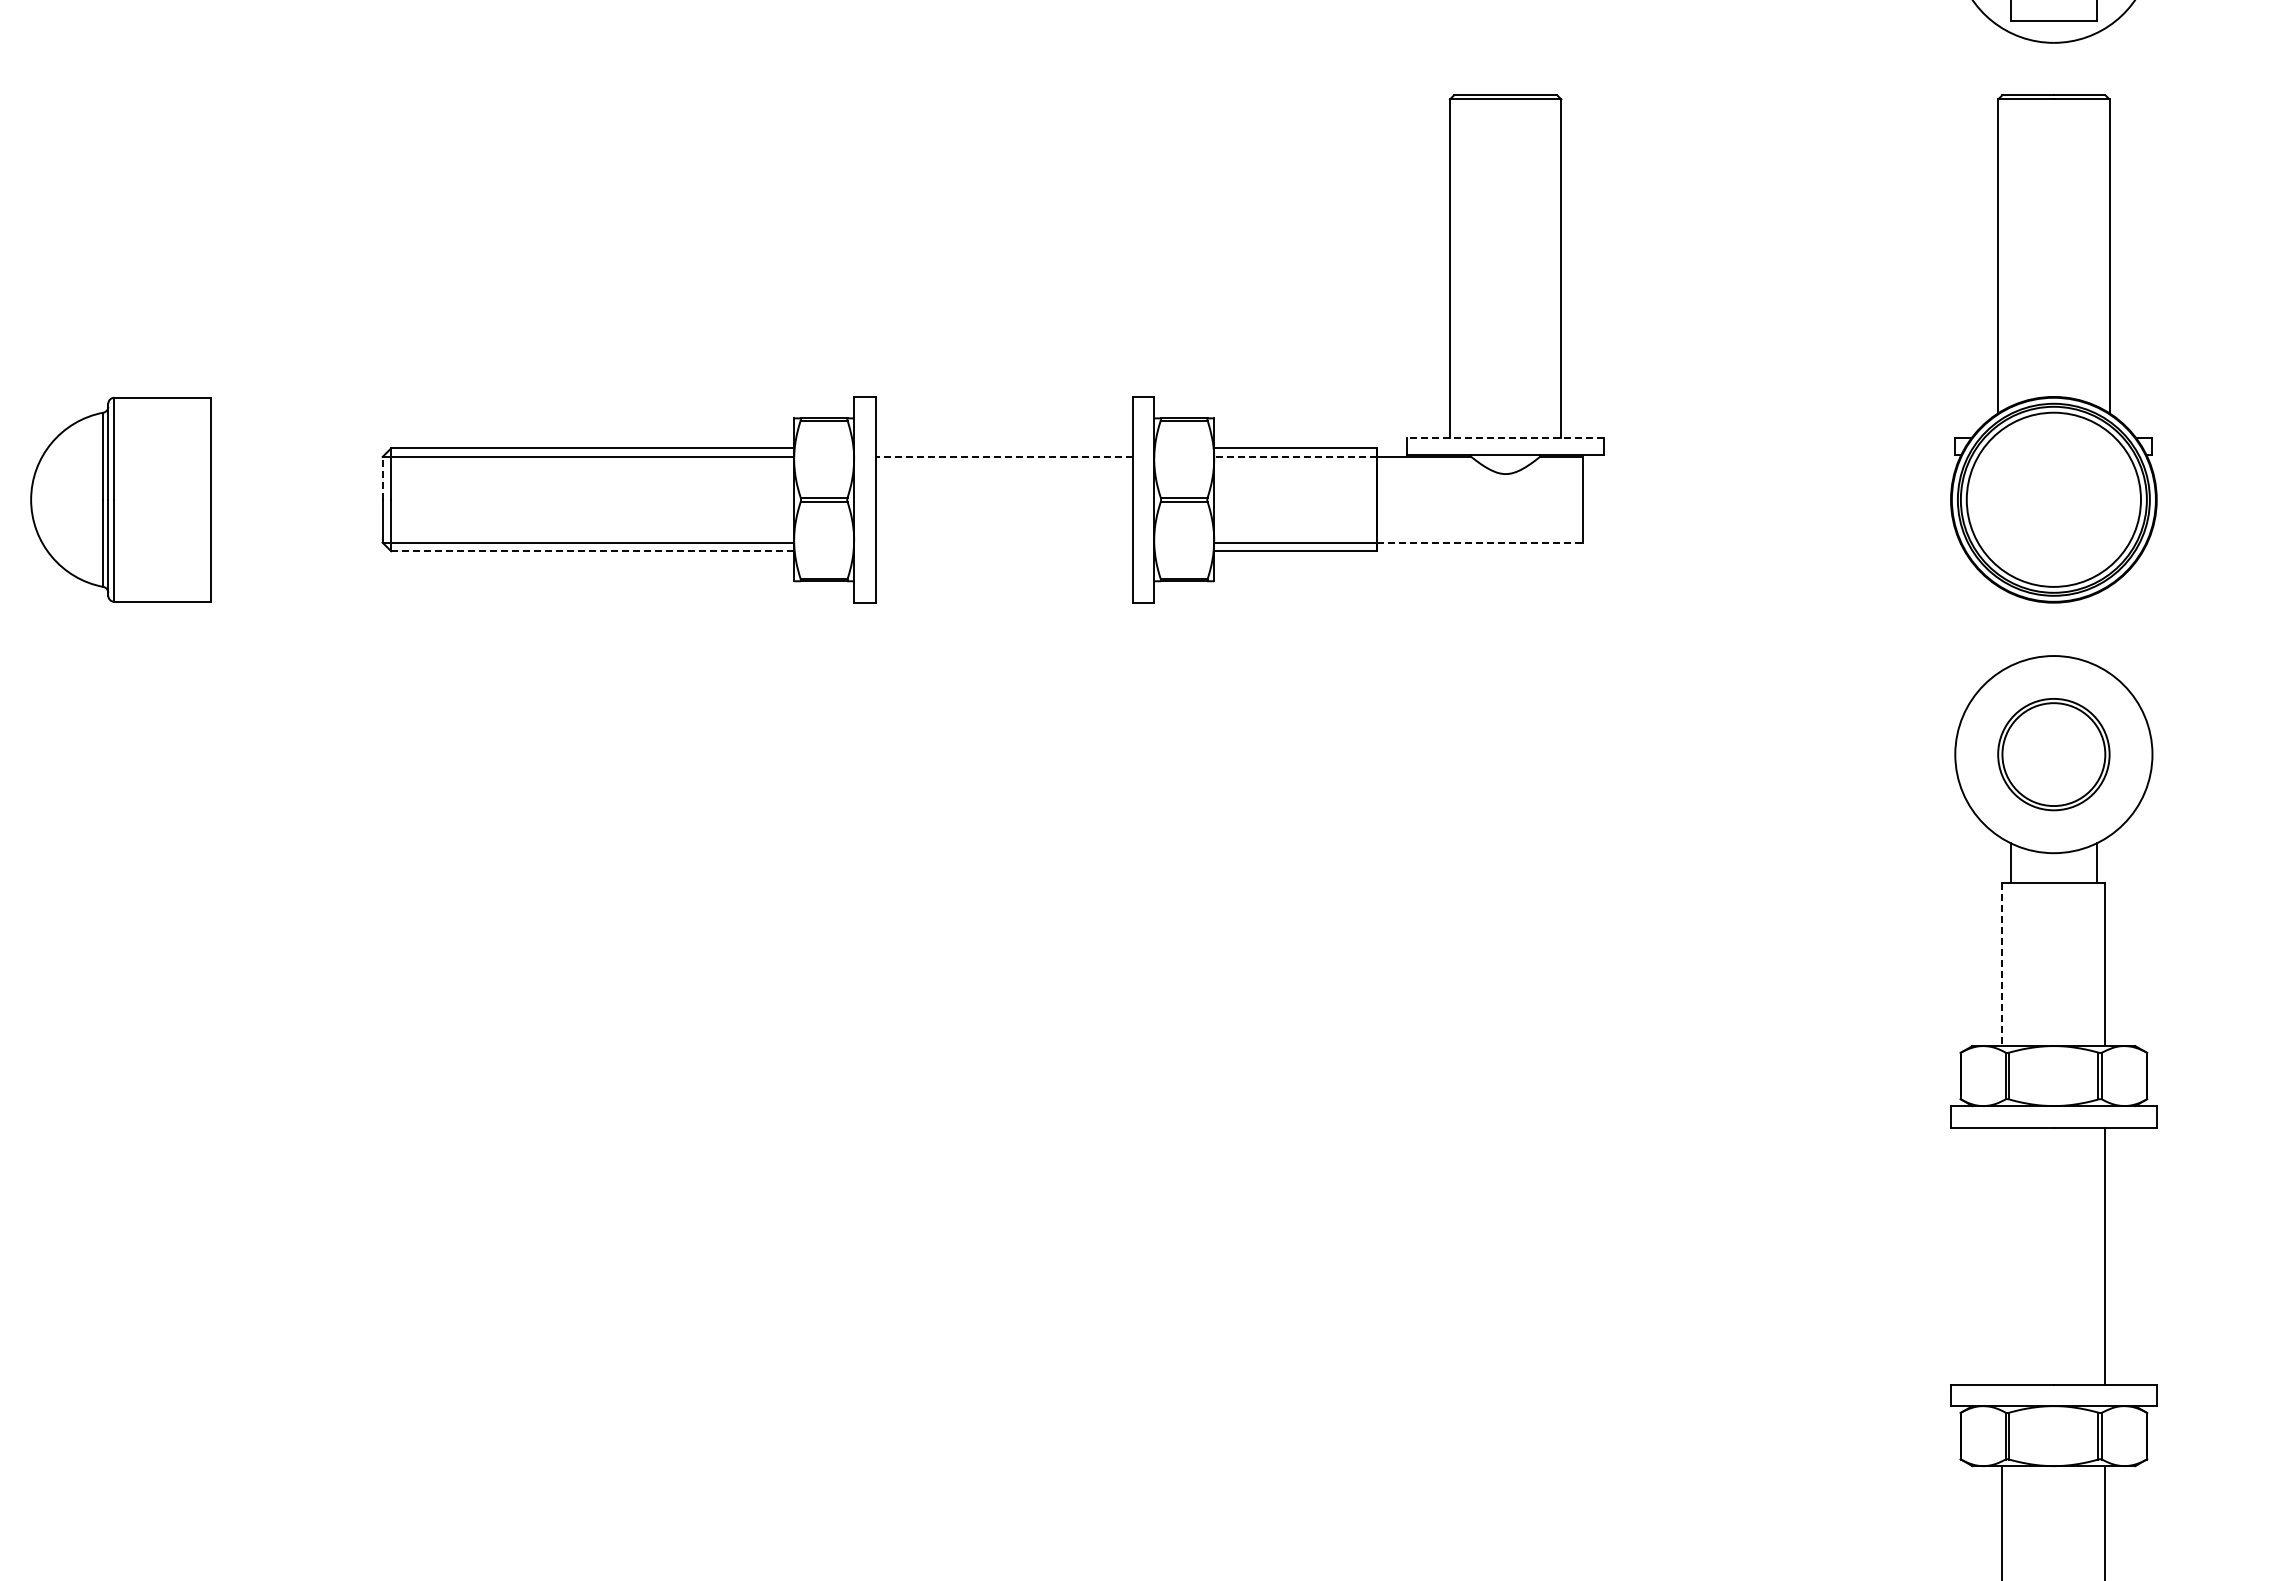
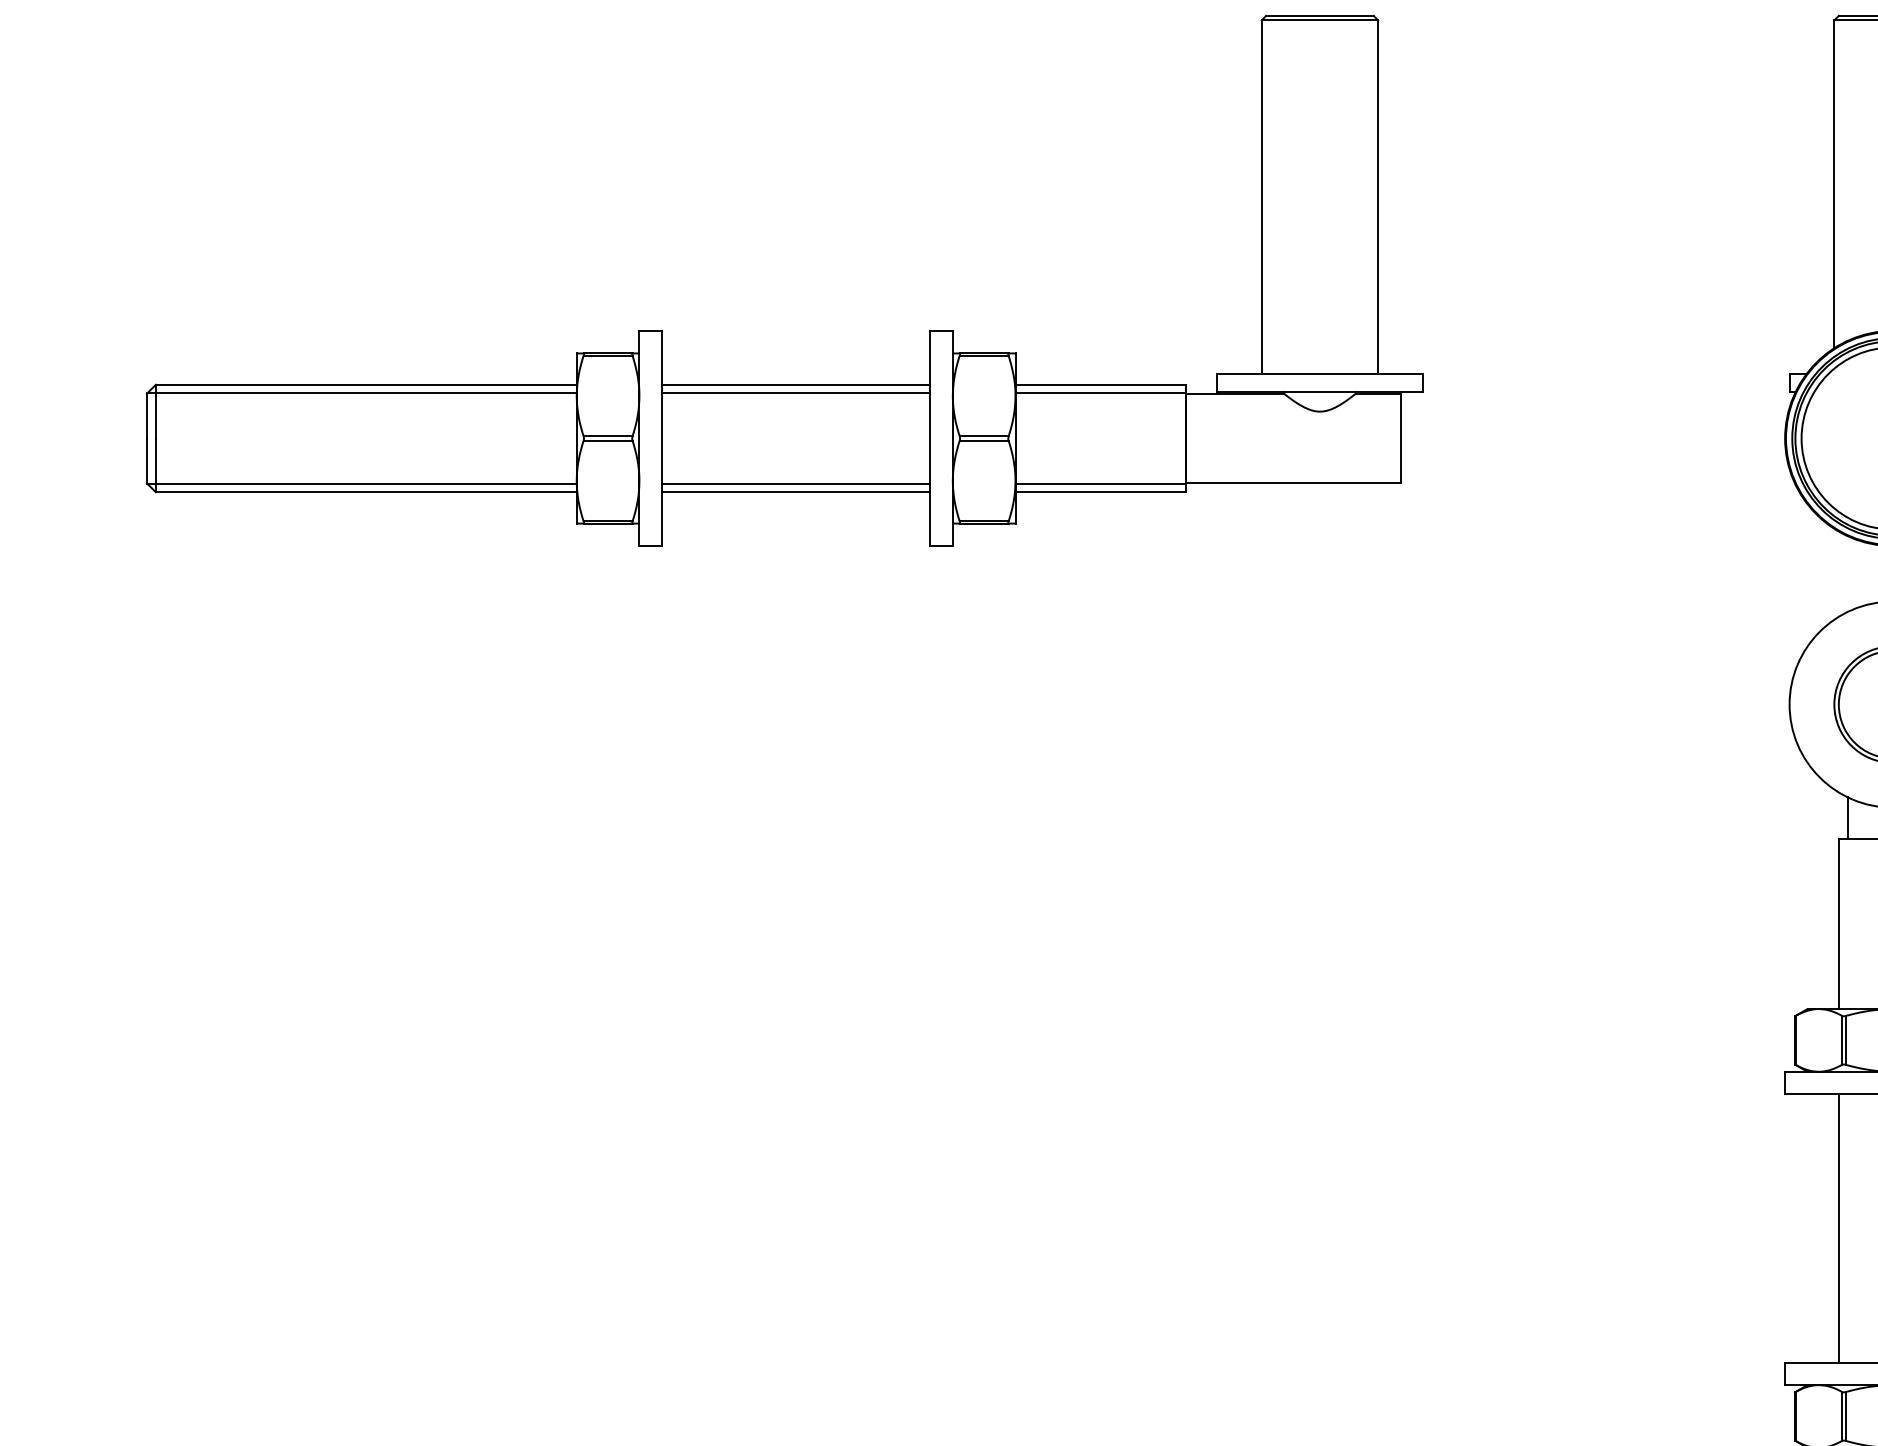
line: (1505, 438) -> (1319, 374), dashed -> solid
line: (1003, 448) -> (795, 384), added
line: (1004, 456) -> (796, 393), dashed -> solid
line: (1295, 456) -> (1100, 393), dashed -> solid
line: (382, 477) -> (146, 415), dashed -> solid
line: (1479, 542) -> (1292, 483), dashed -> solid
line: (1003, 543) -> (795, 484), added
line: (593, 551) -> (367, 492), dashed -> solid
line: (1003, 551) -> (795, 492), added
line: (2002, 965) -> (1838, 924), dashed -> solid
line: (2002, 1255) -> (1838, 1227), added

